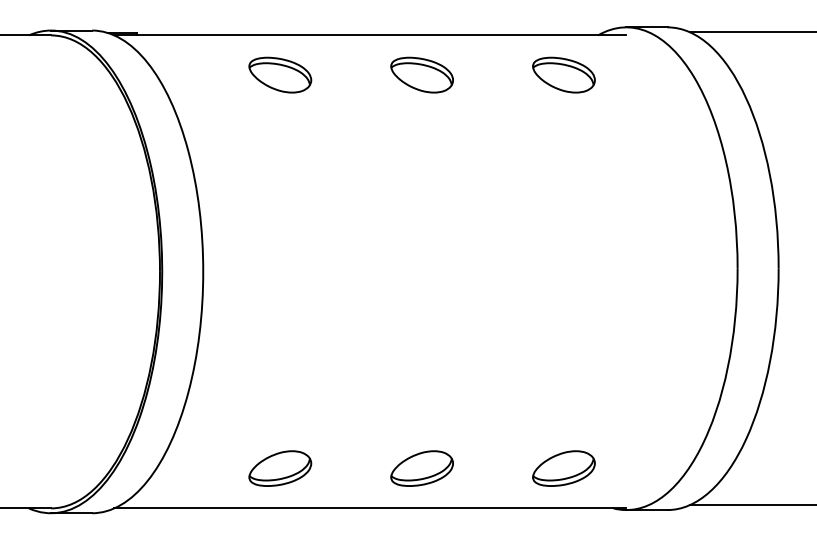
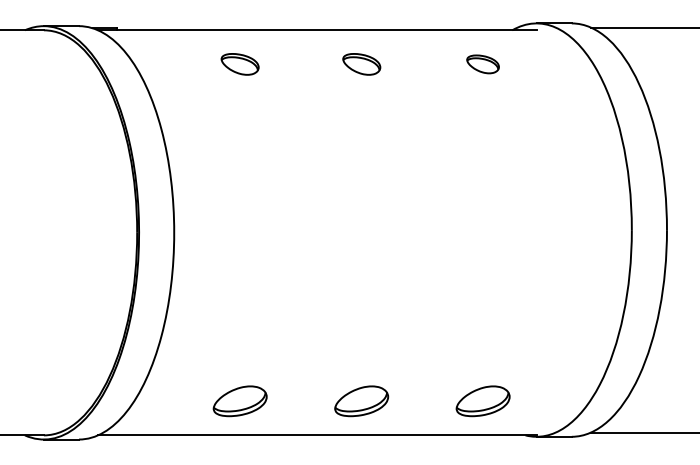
part: (279, 75) -> (239, 64), size x0.7
part: (421, 75) -> (361, 64), size x0.7
part: (563, 75) -> (482, 64), size x0.6

